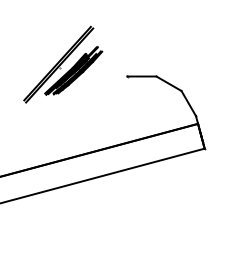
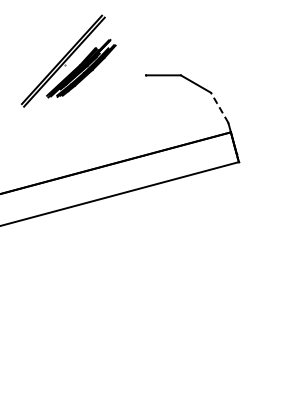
line: (188, 103) -> (219, 107), solid -> dashed

